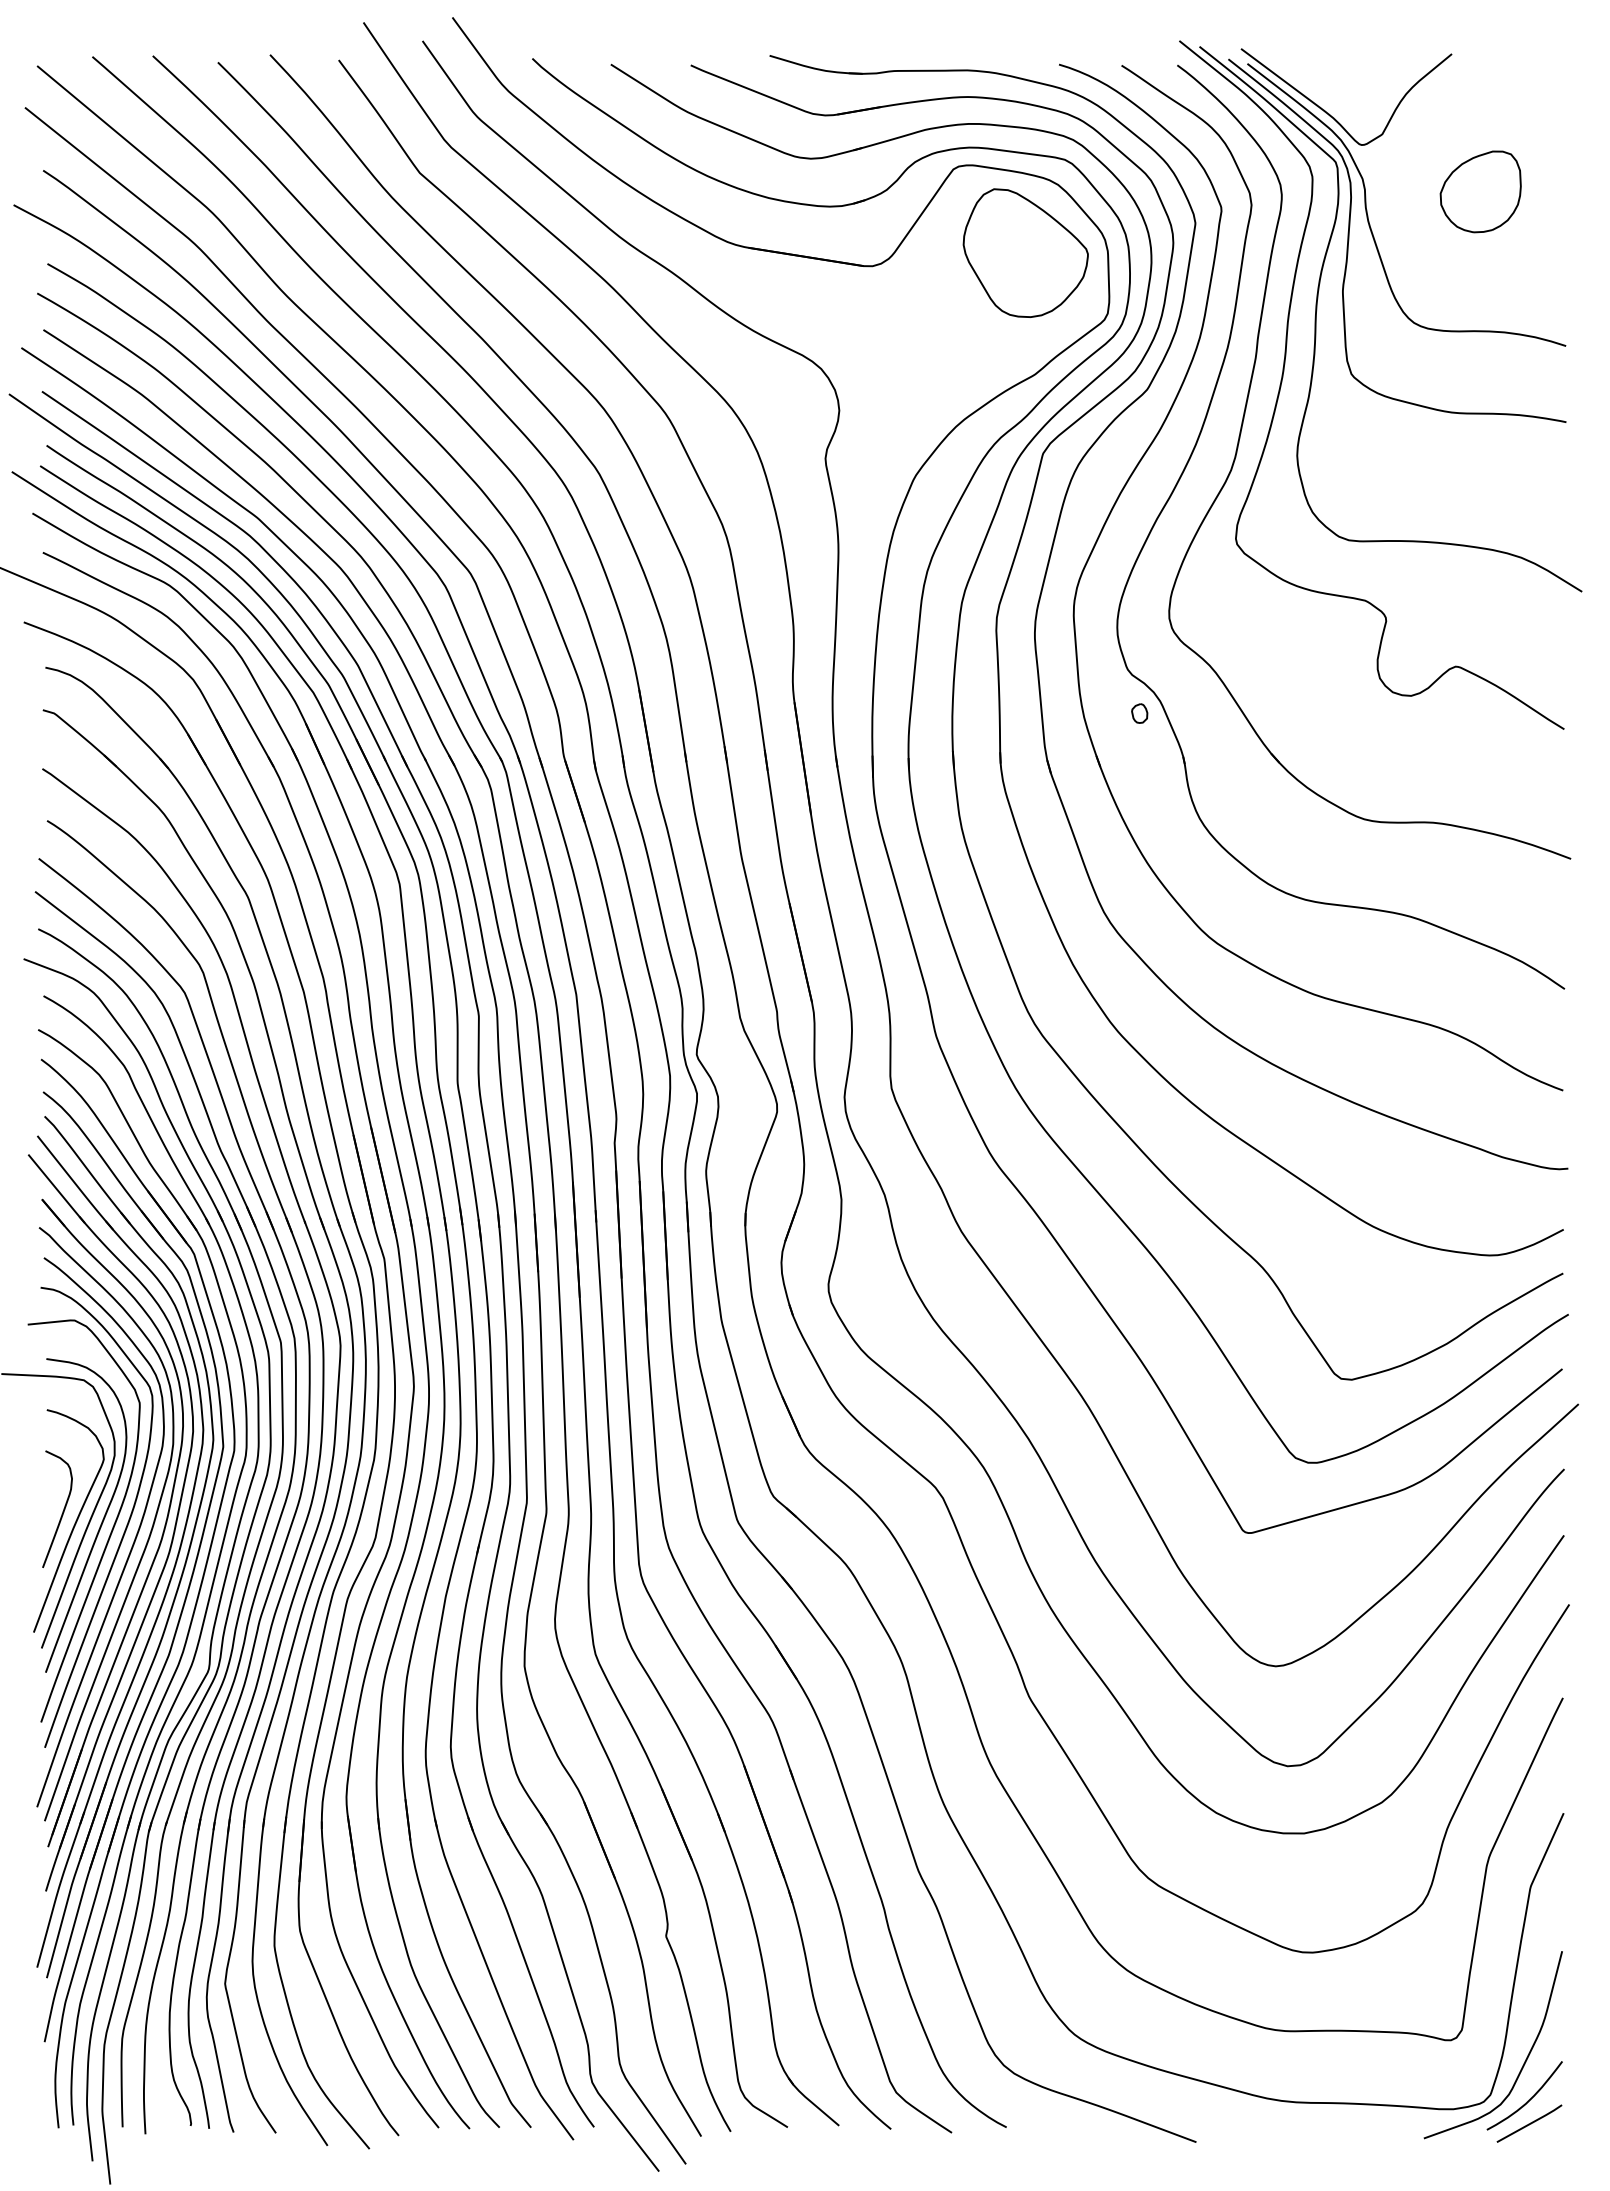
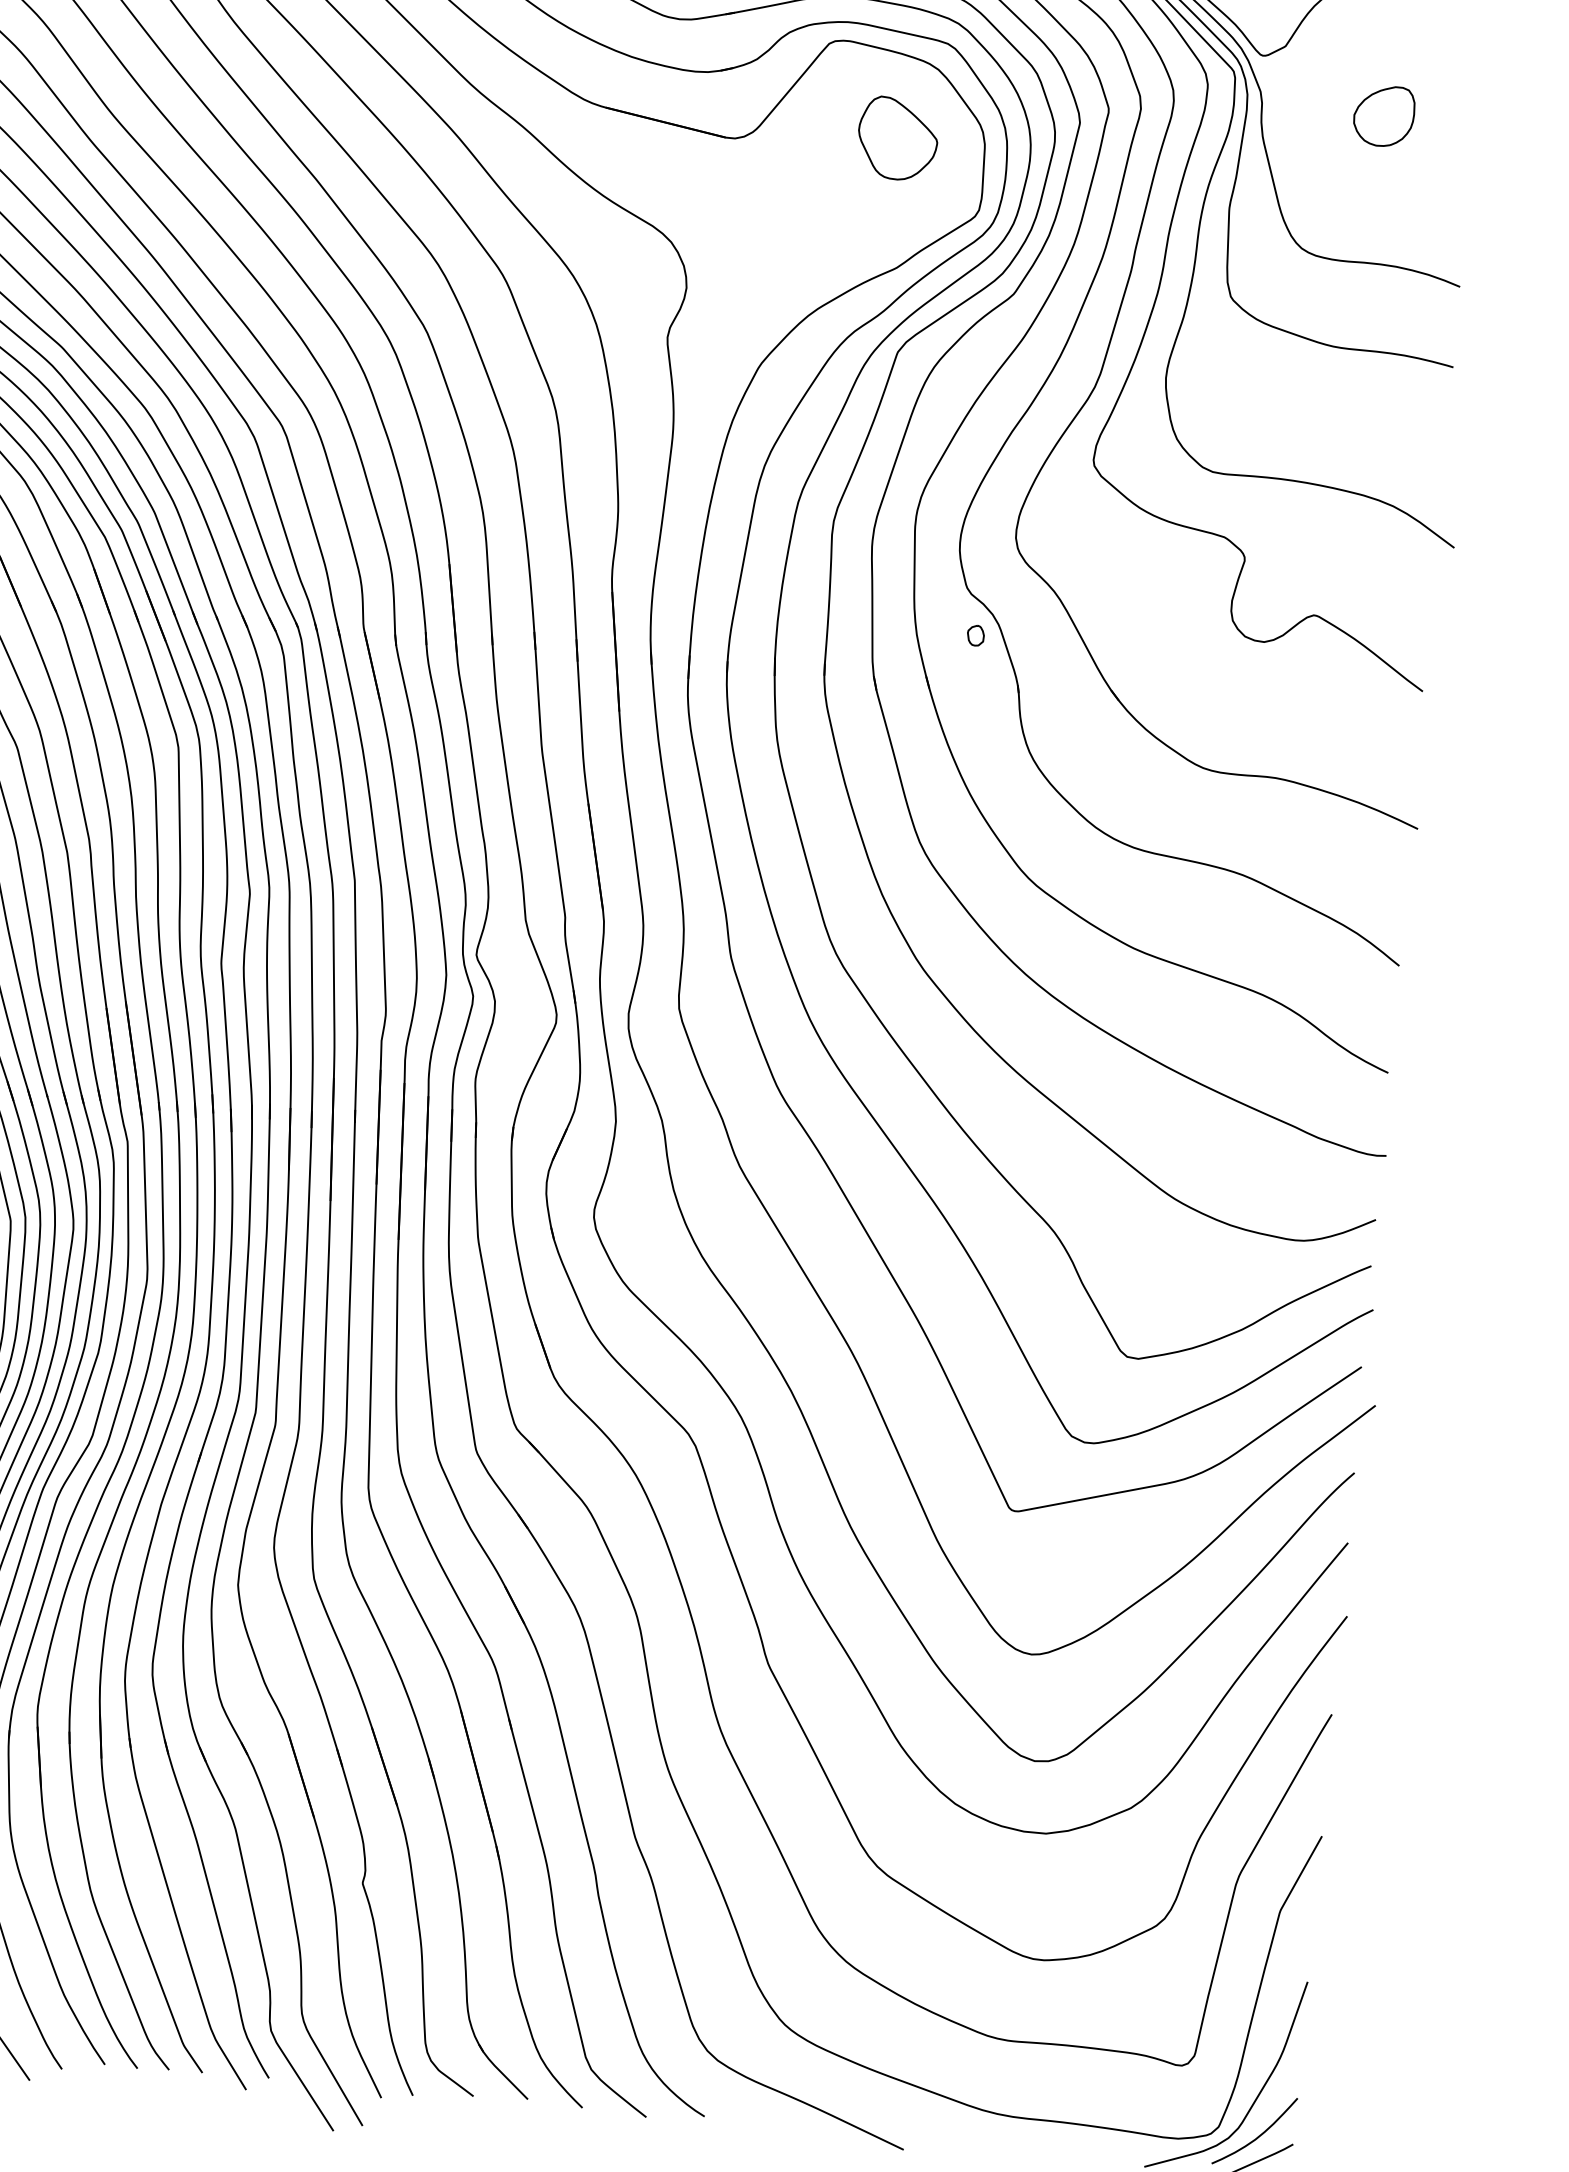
part: (1480, 191) -> (1384, 115), size x0.7
part: (1025, 252) -> (897, 138), size x0.6

